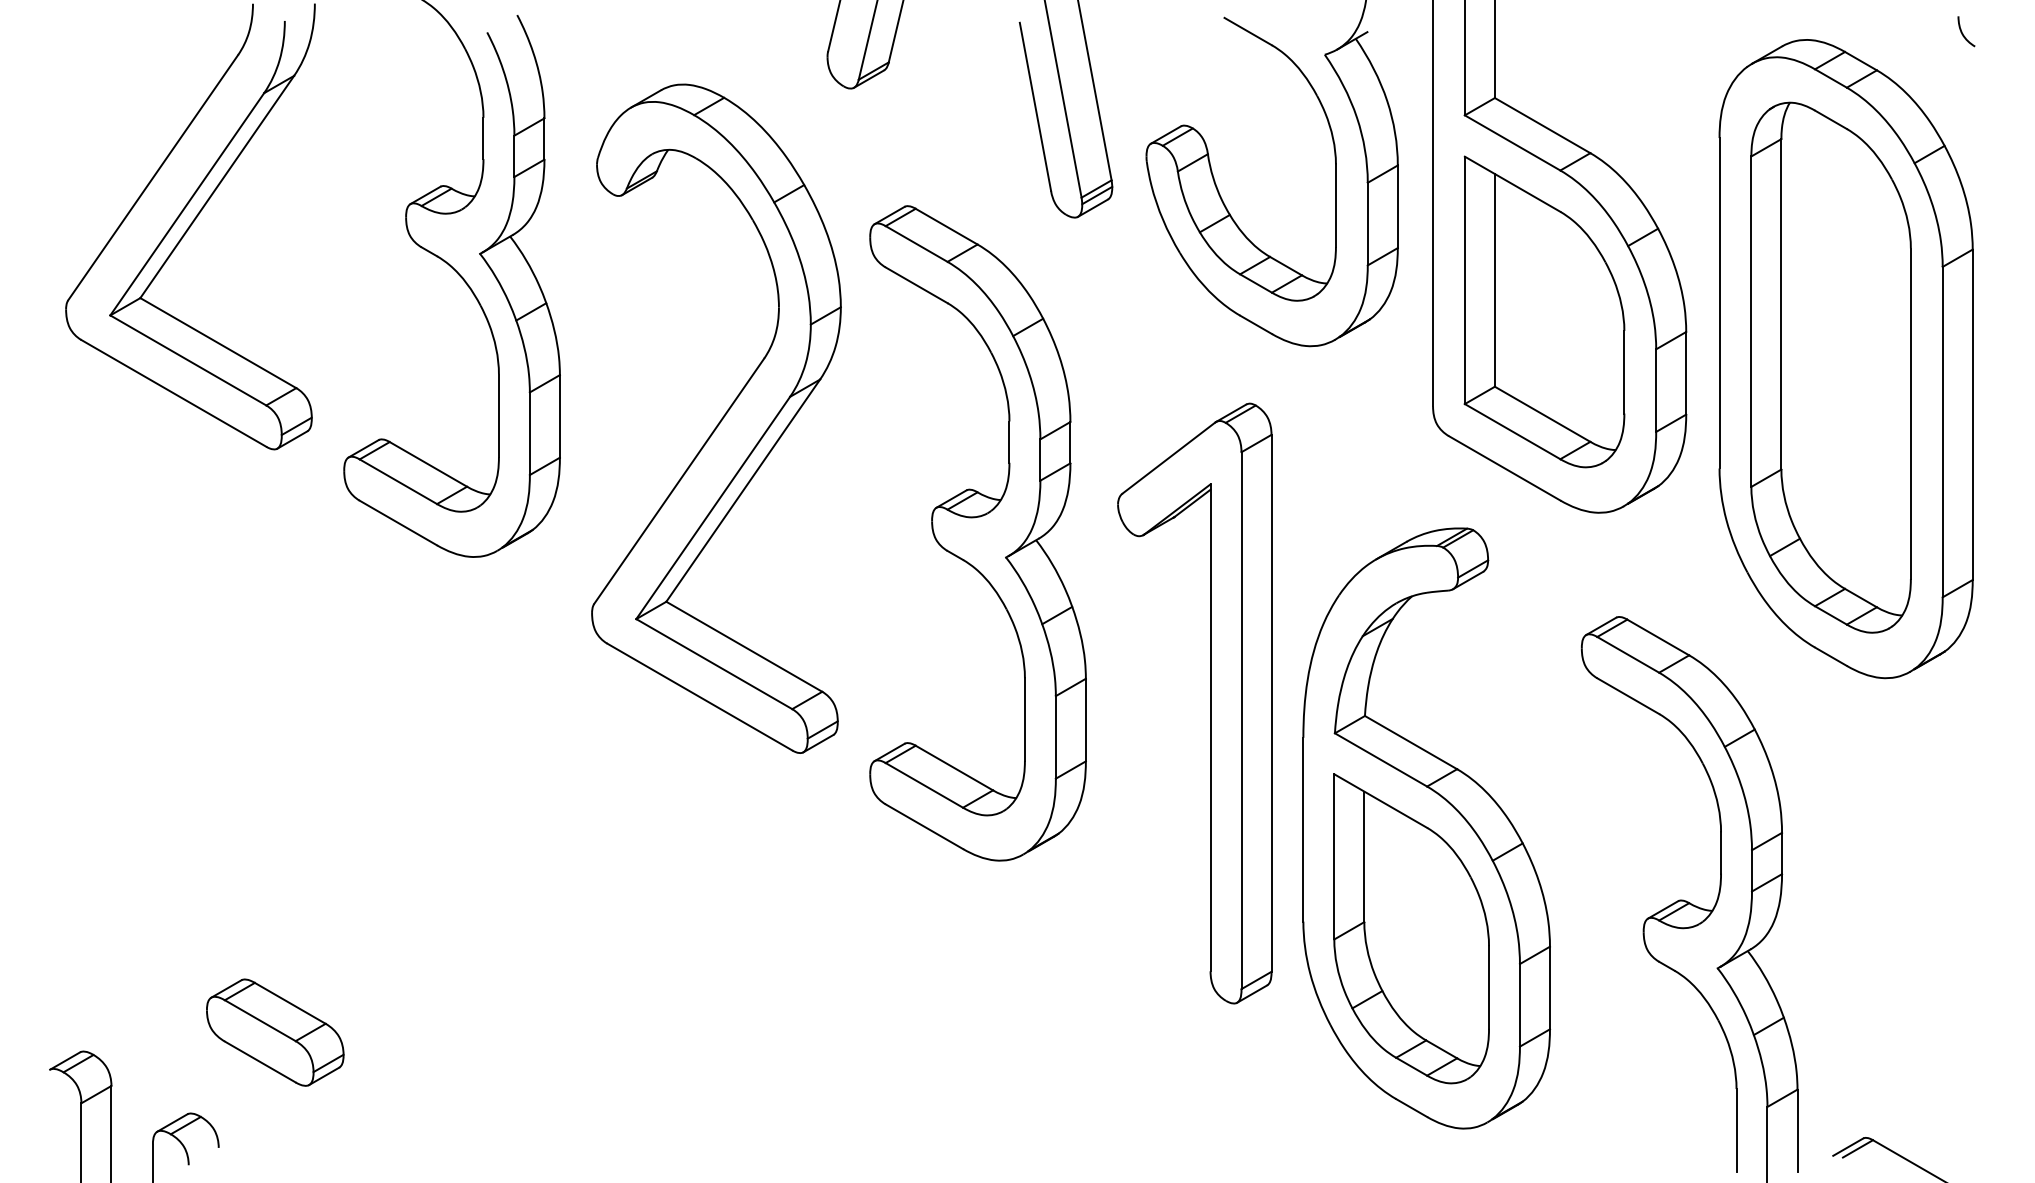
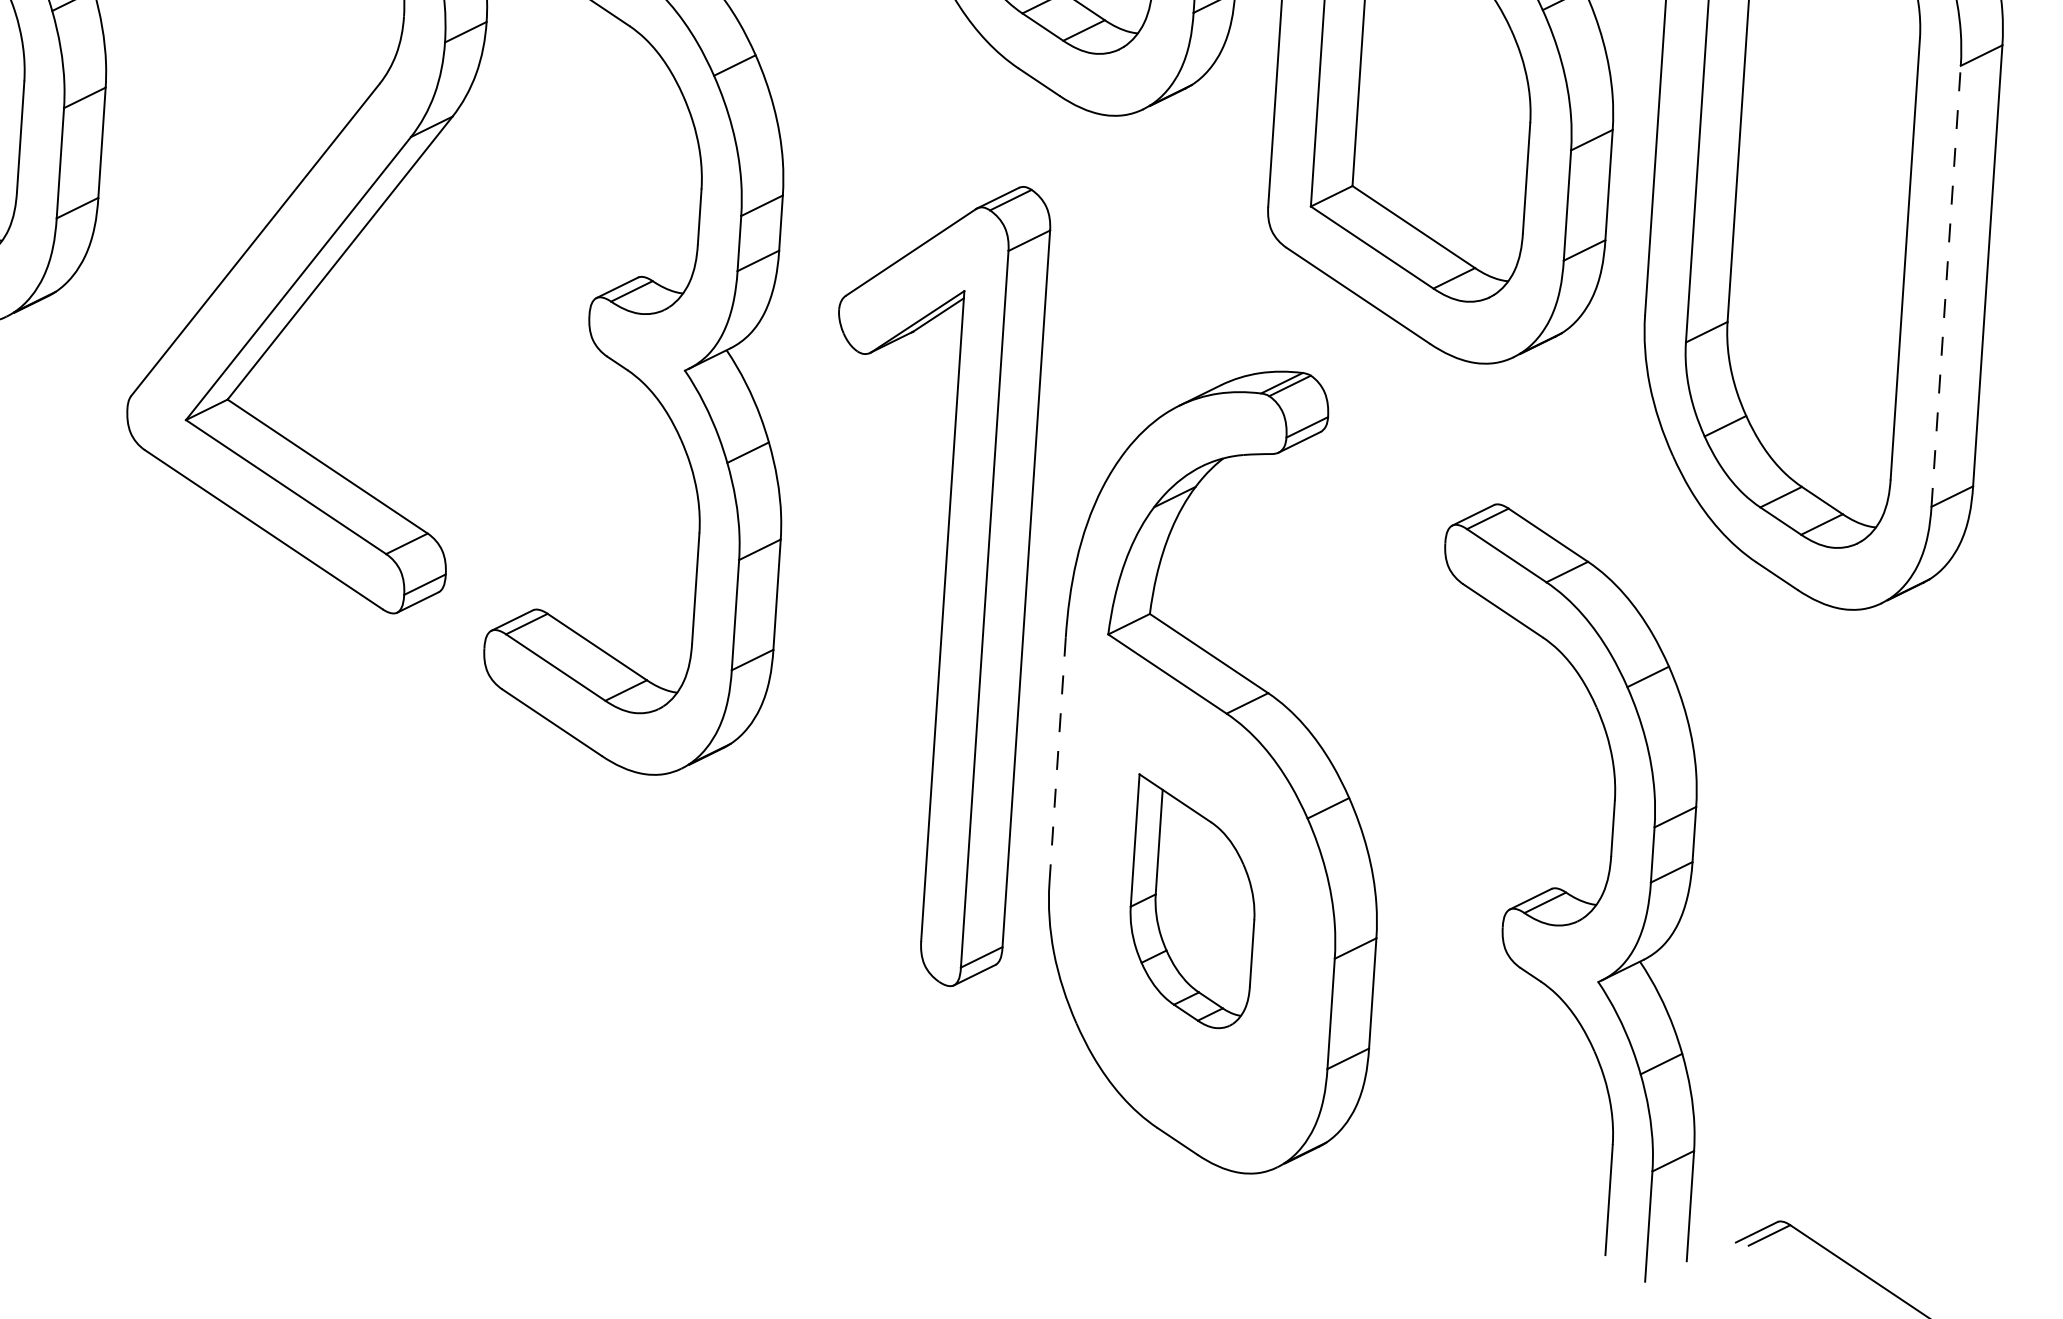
line: (1942, 431) -> (1945, 285), solid -> dashed
line: (1303, 829) -> (1057, 760), solid -> dashed
part: (1411, 928) -> (1193, 901), size x0.6

